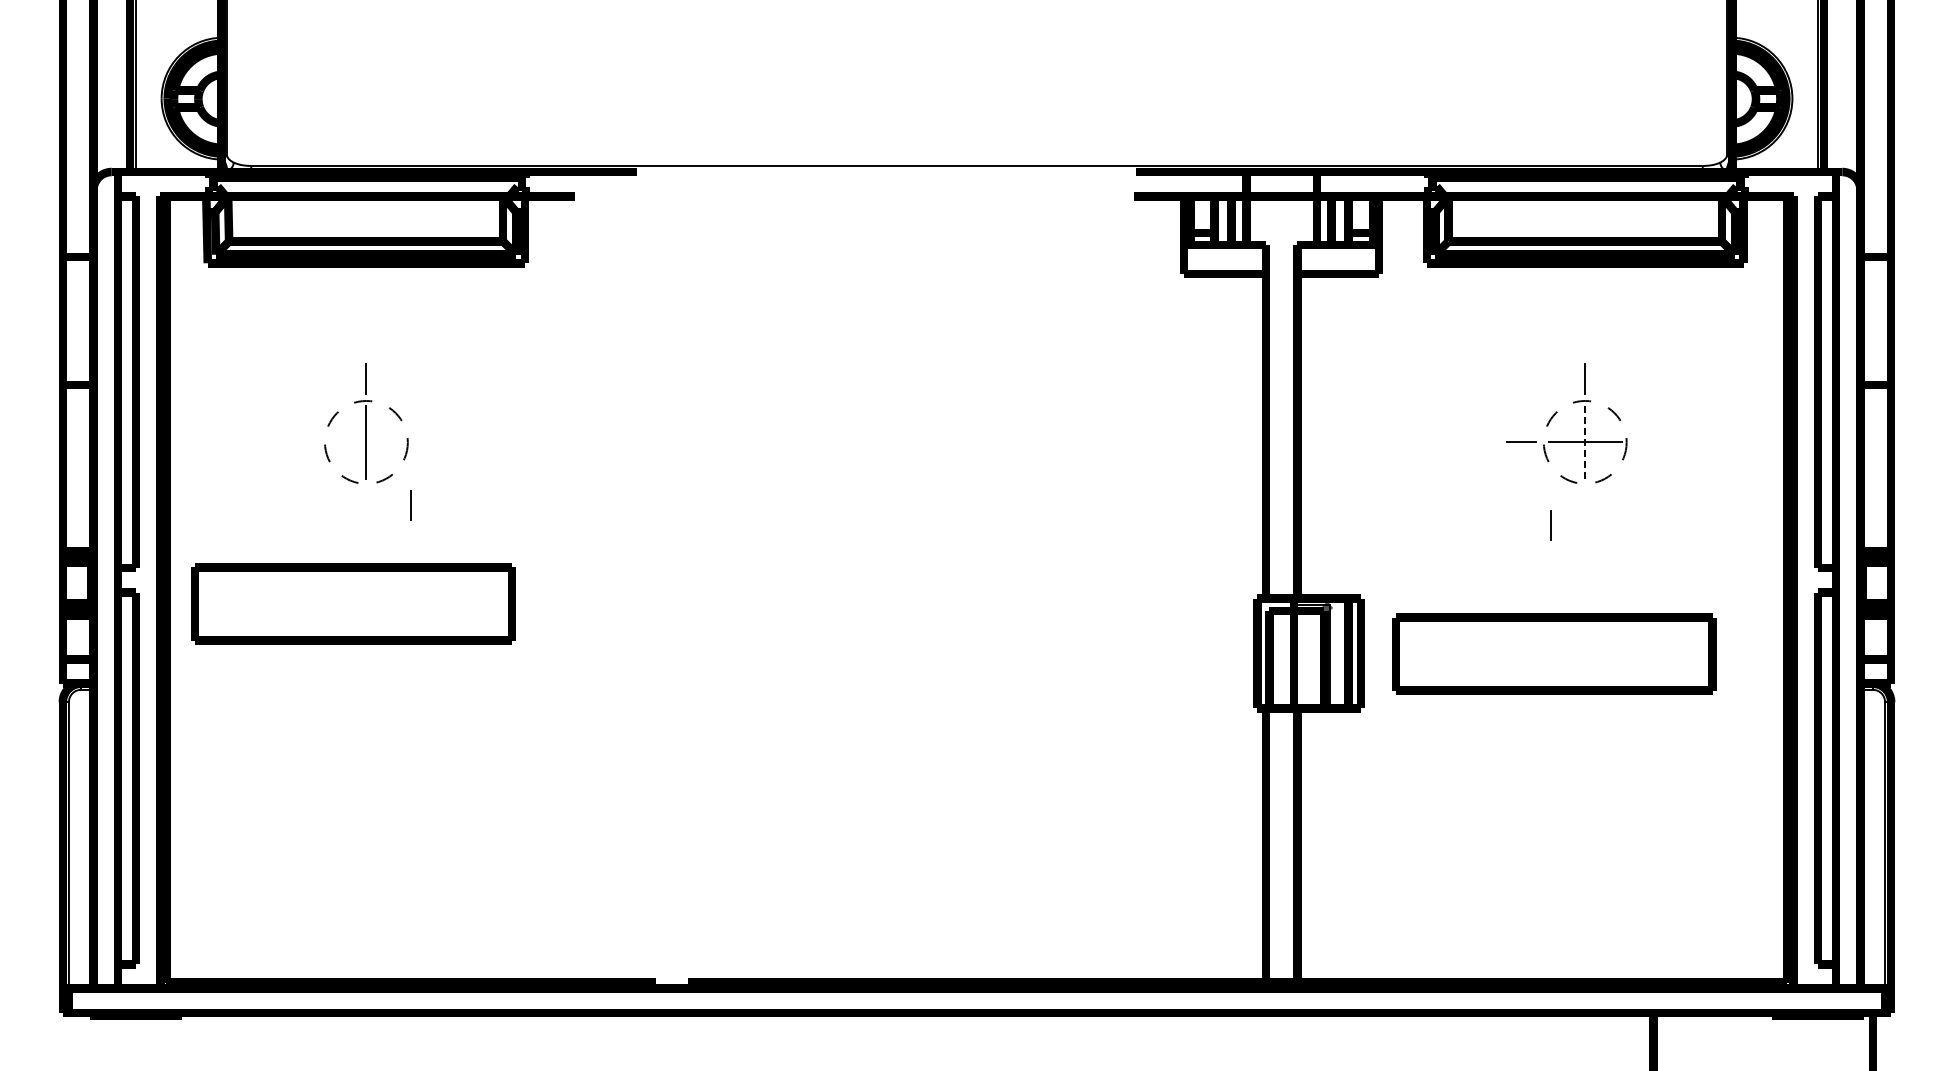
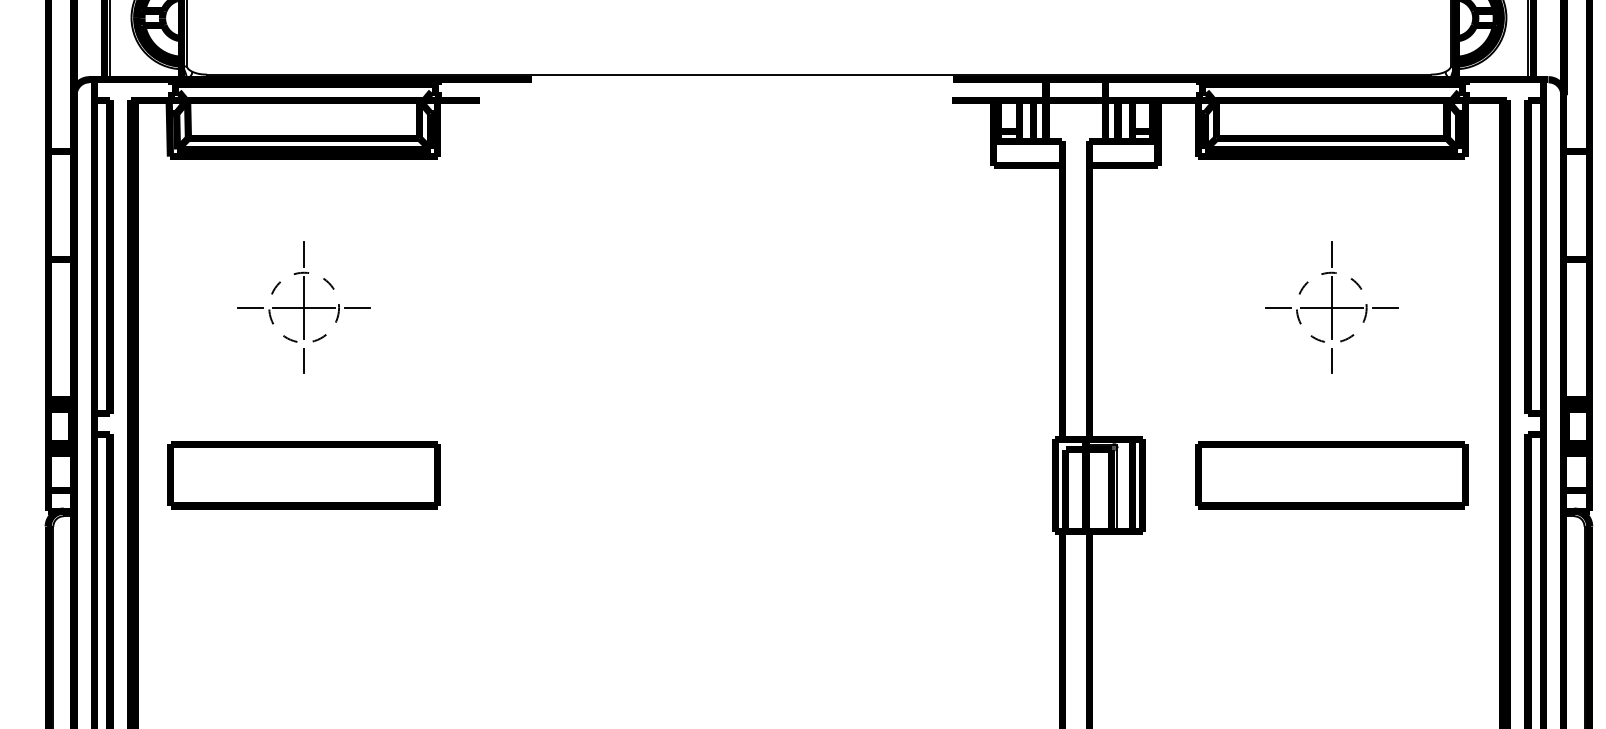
line: (302, 442) -> (250, 307), added
line: (365, 442) -> (303, 307), added
line: (429, 442) -> (357, 307), added
line: (1585, 442) -> (1331, 307), dashed -> solid
line: (1648, 442) -> (1385, 307), added
line: (410, 505) -> (303, 360), moved
line: (1550, 525) -> (1331, 360), moved
part: (353, 603) -> (304, 474), moved
part: (1554, 653) -> (1331, 474), moved

